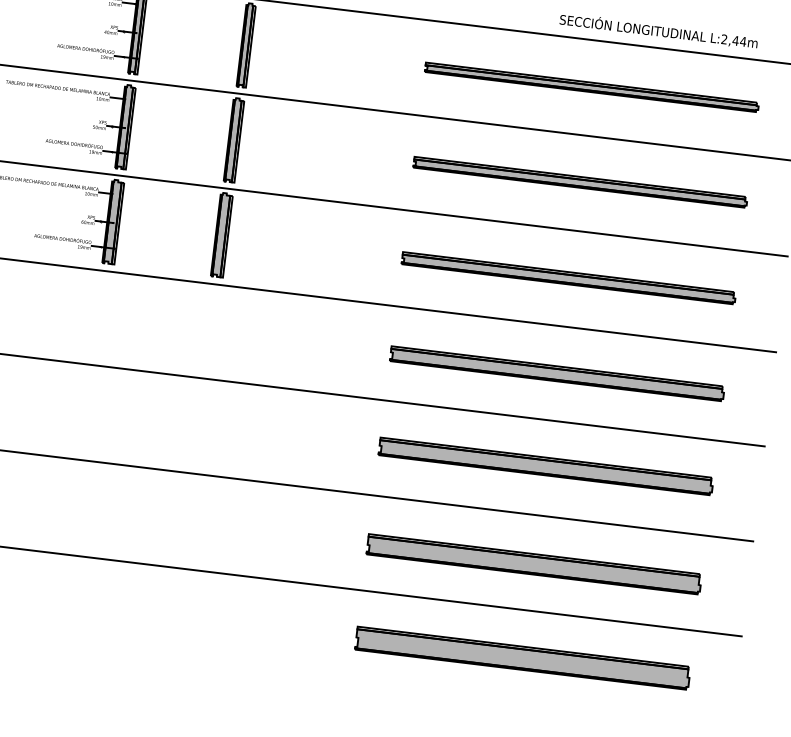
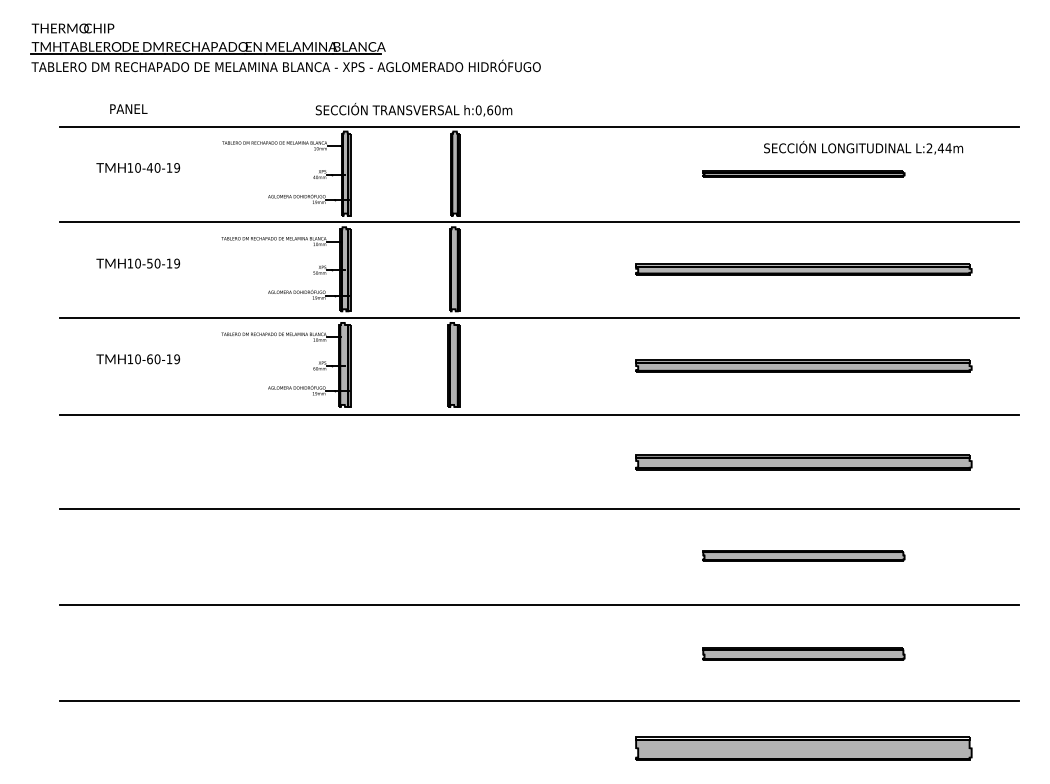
text: (658, 30) -> (863, 147), moved
part: (591, 87) -> (803, 173), size x0.6
part: (545, 466) -> (803, 555), size x0.6
part: (533, 563) -> (803, 653), size x0.6

